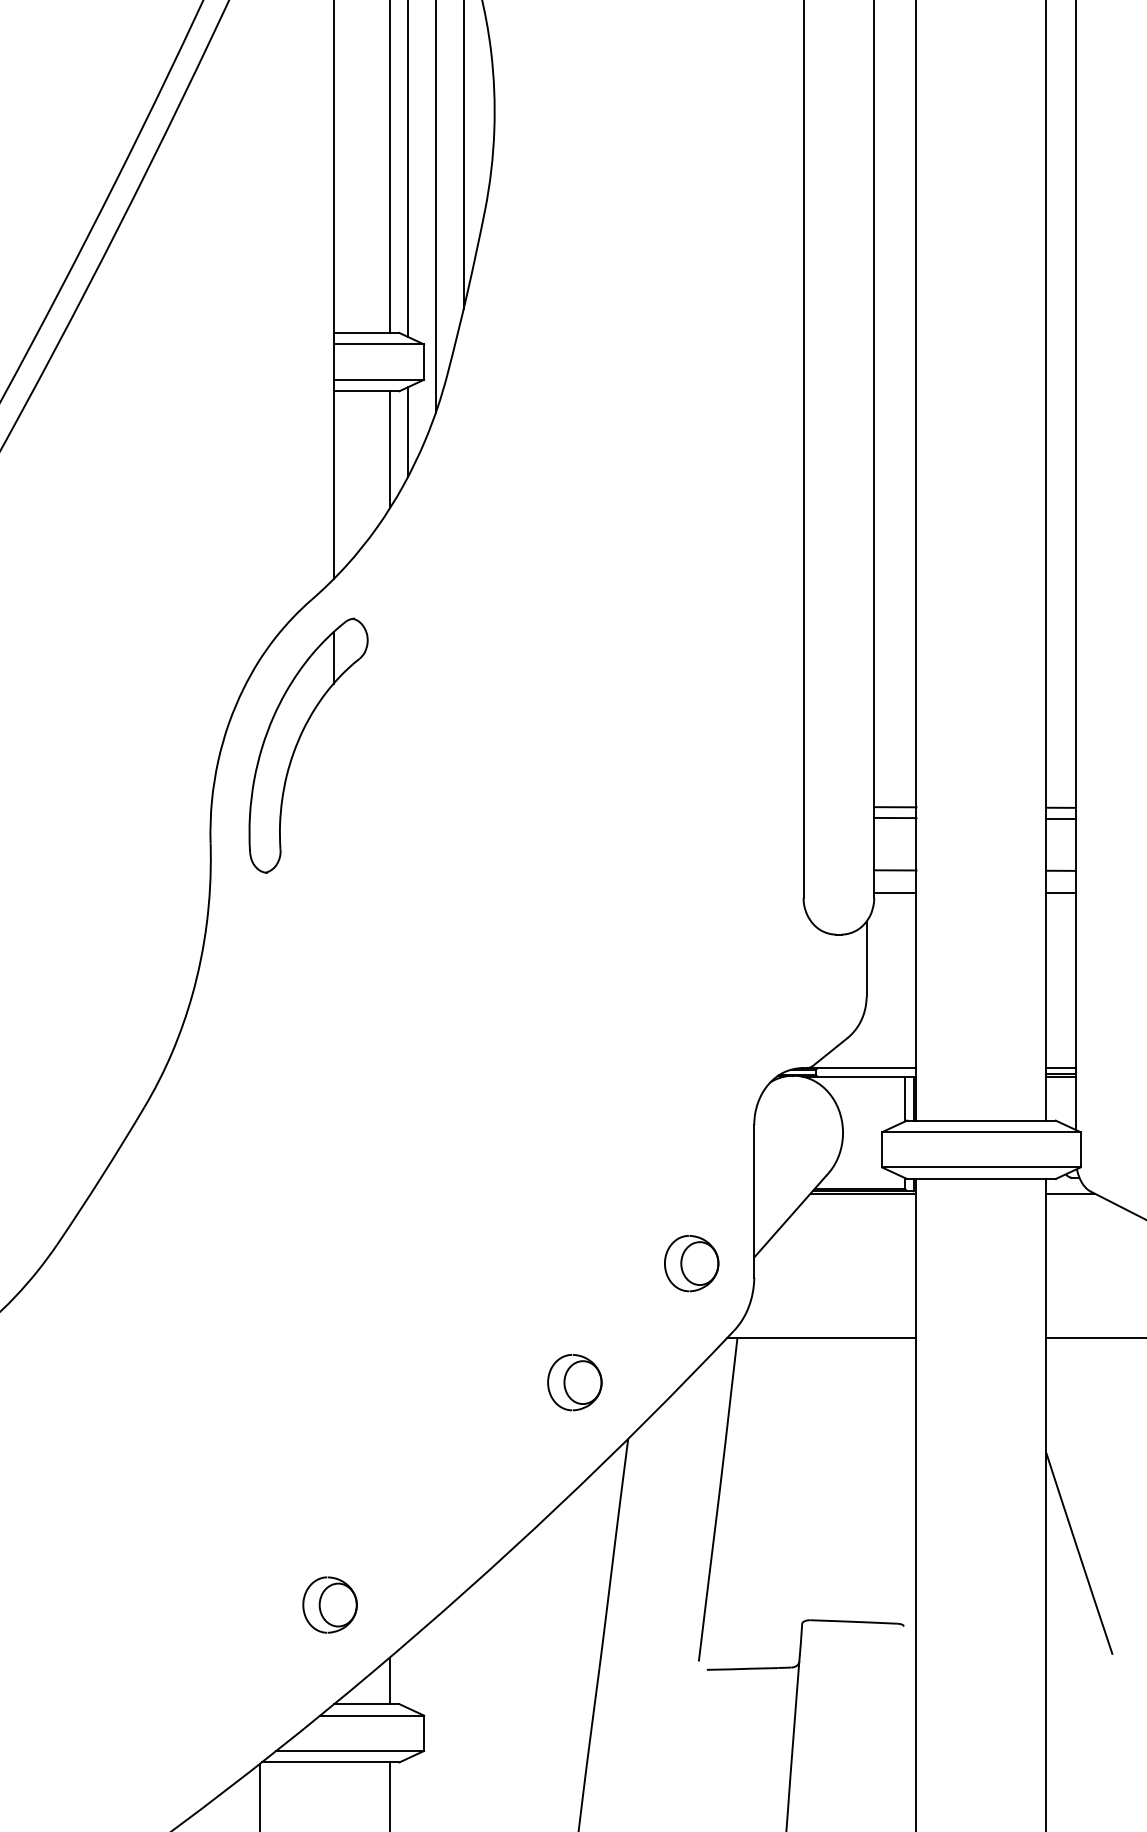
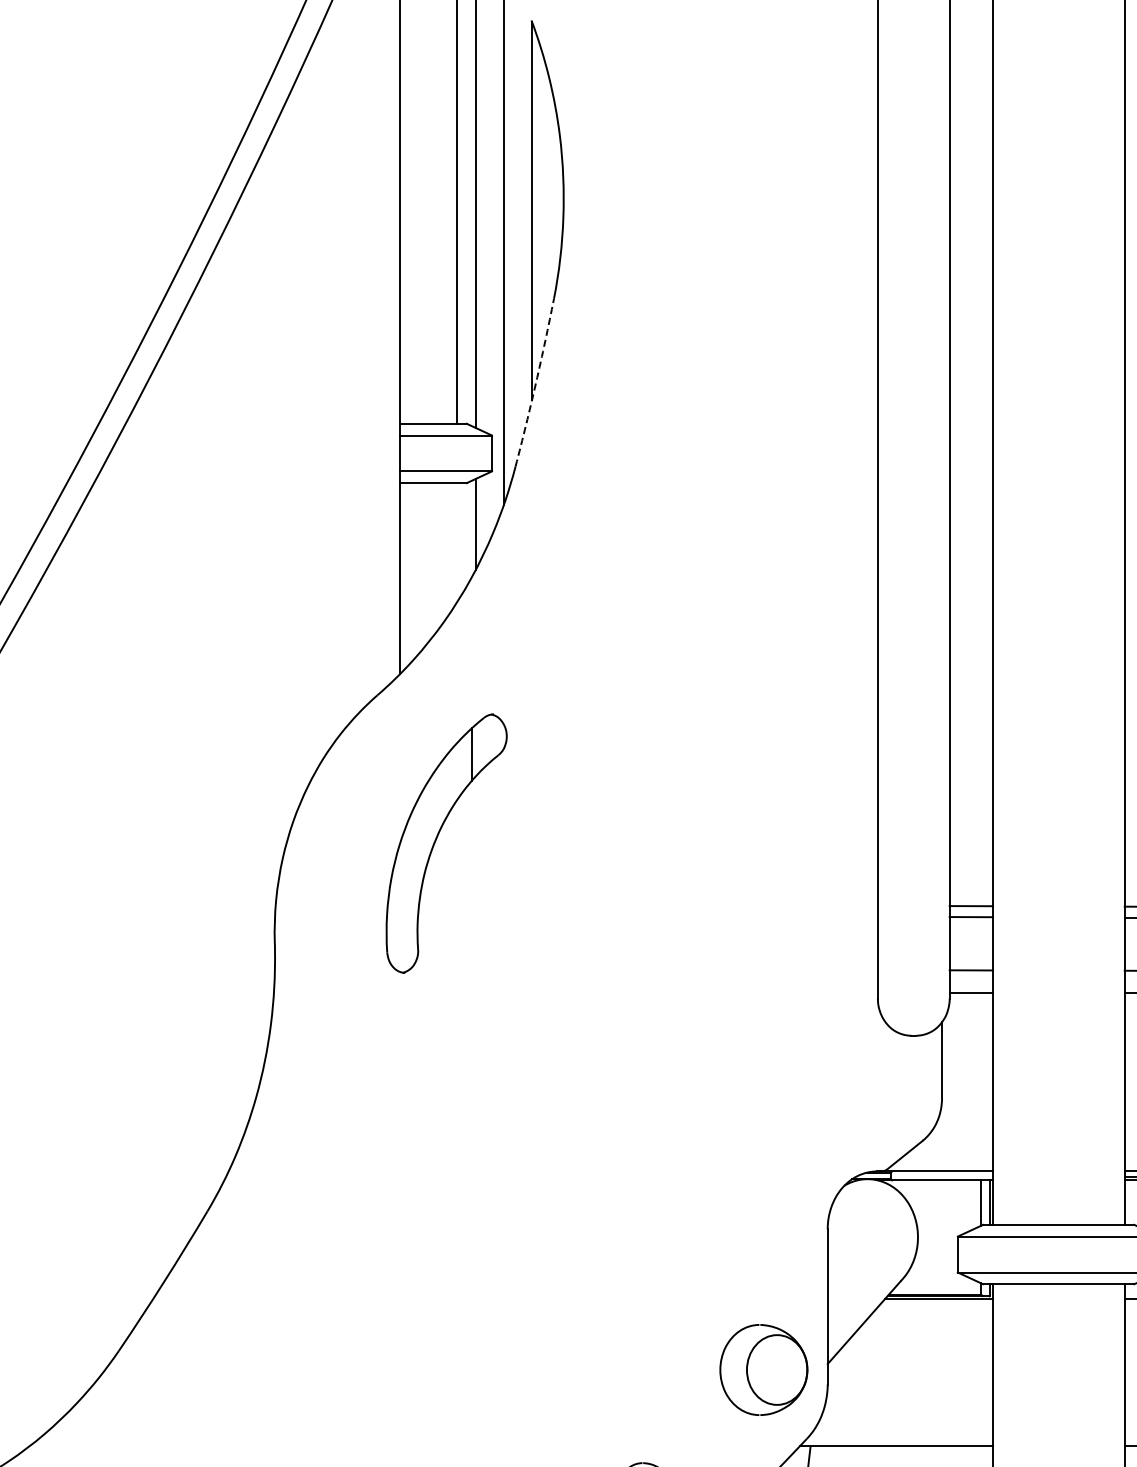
line: (467, 292) -> (536, 382), solid -> dashed
line: (389, 449) -> (456, 542), removed
part: (299, 741) -> (437, 839), moved
part: (691, 1263) -> (763, 1370), size x1.6

